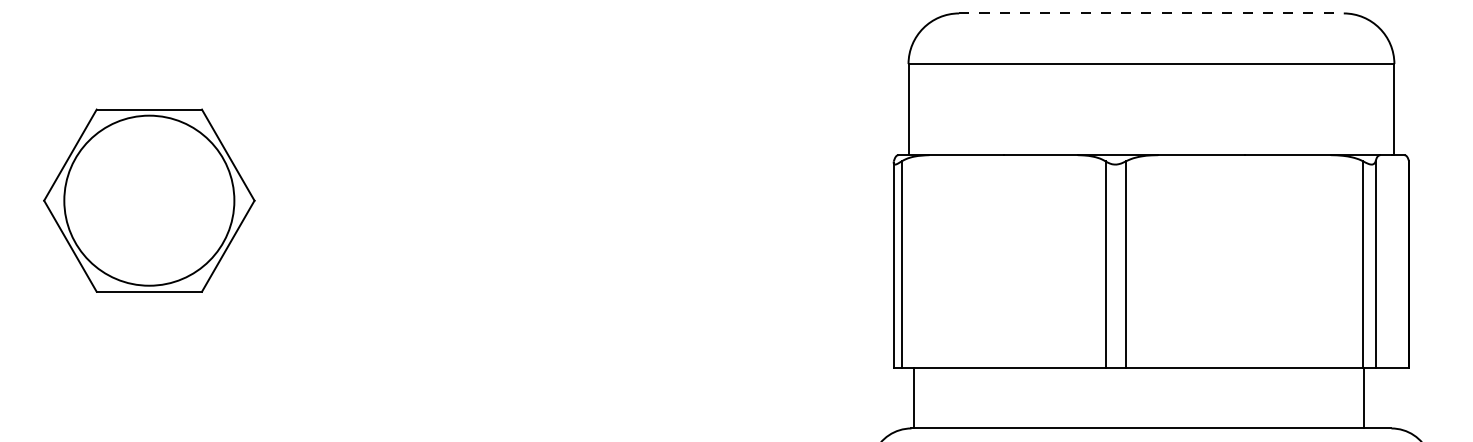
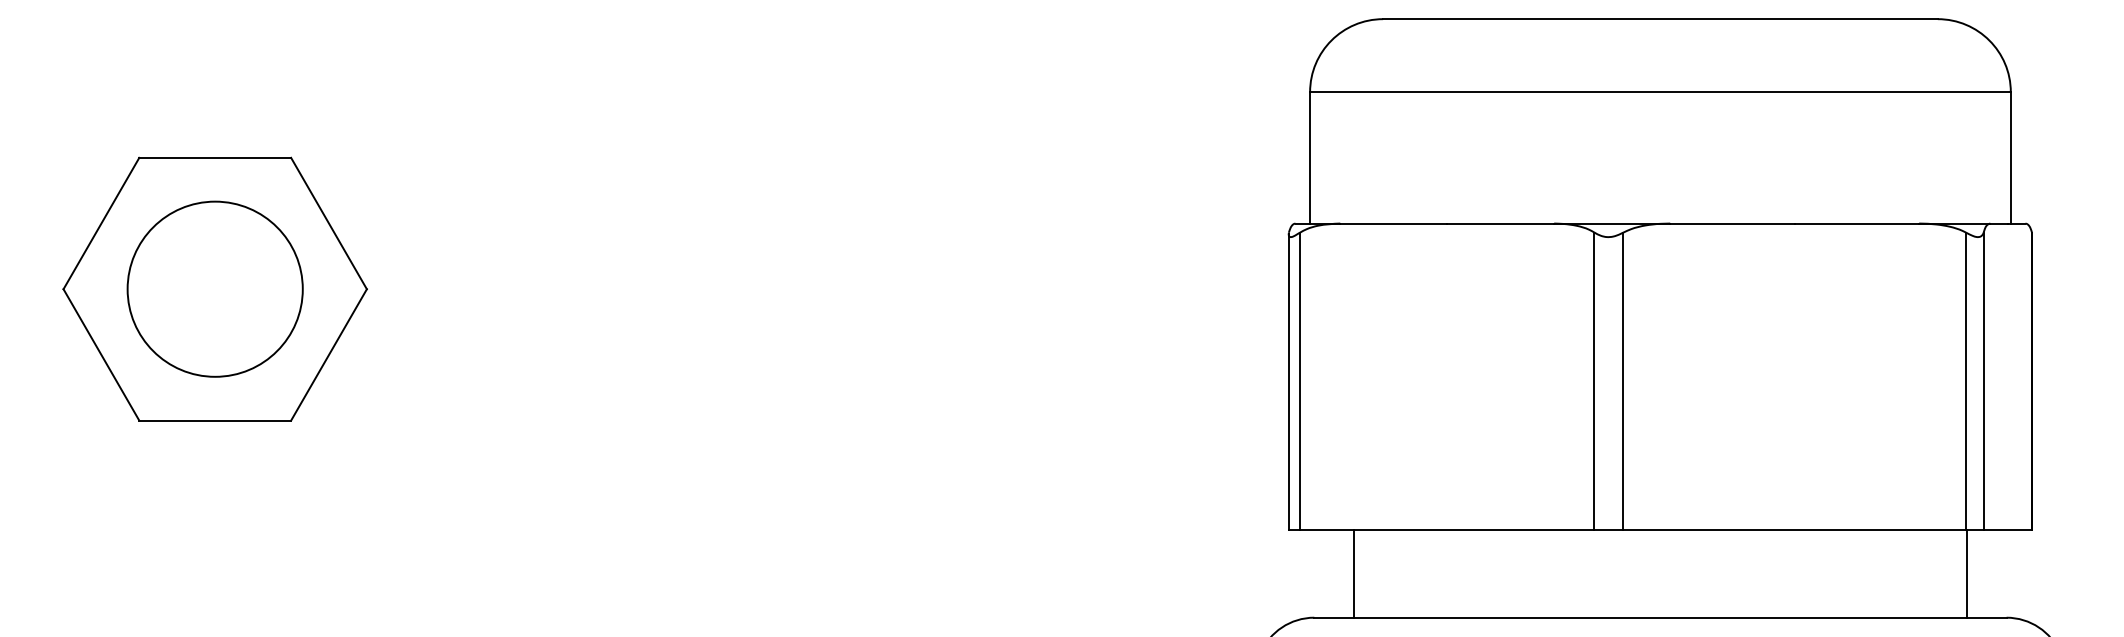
line: (1151, 13) -> (1660, 19), dashed -> solid
circle: (149, 200) -> (215, 288), size x0.71
line: (913, 397) -> (1353, 573), moved

